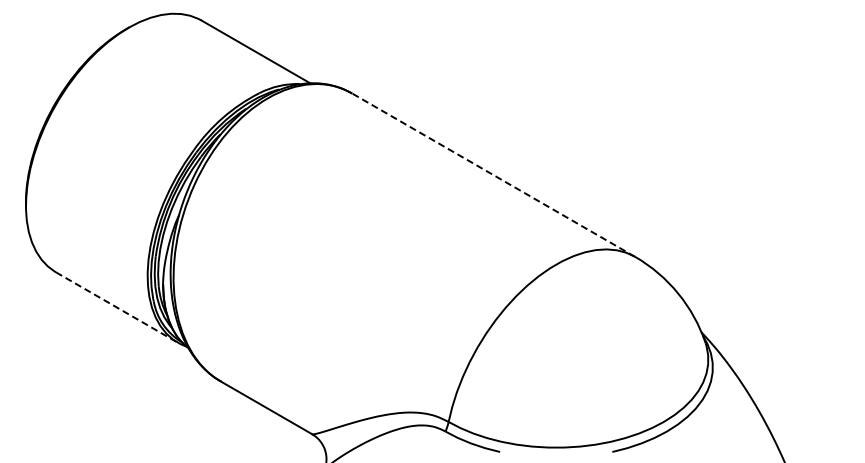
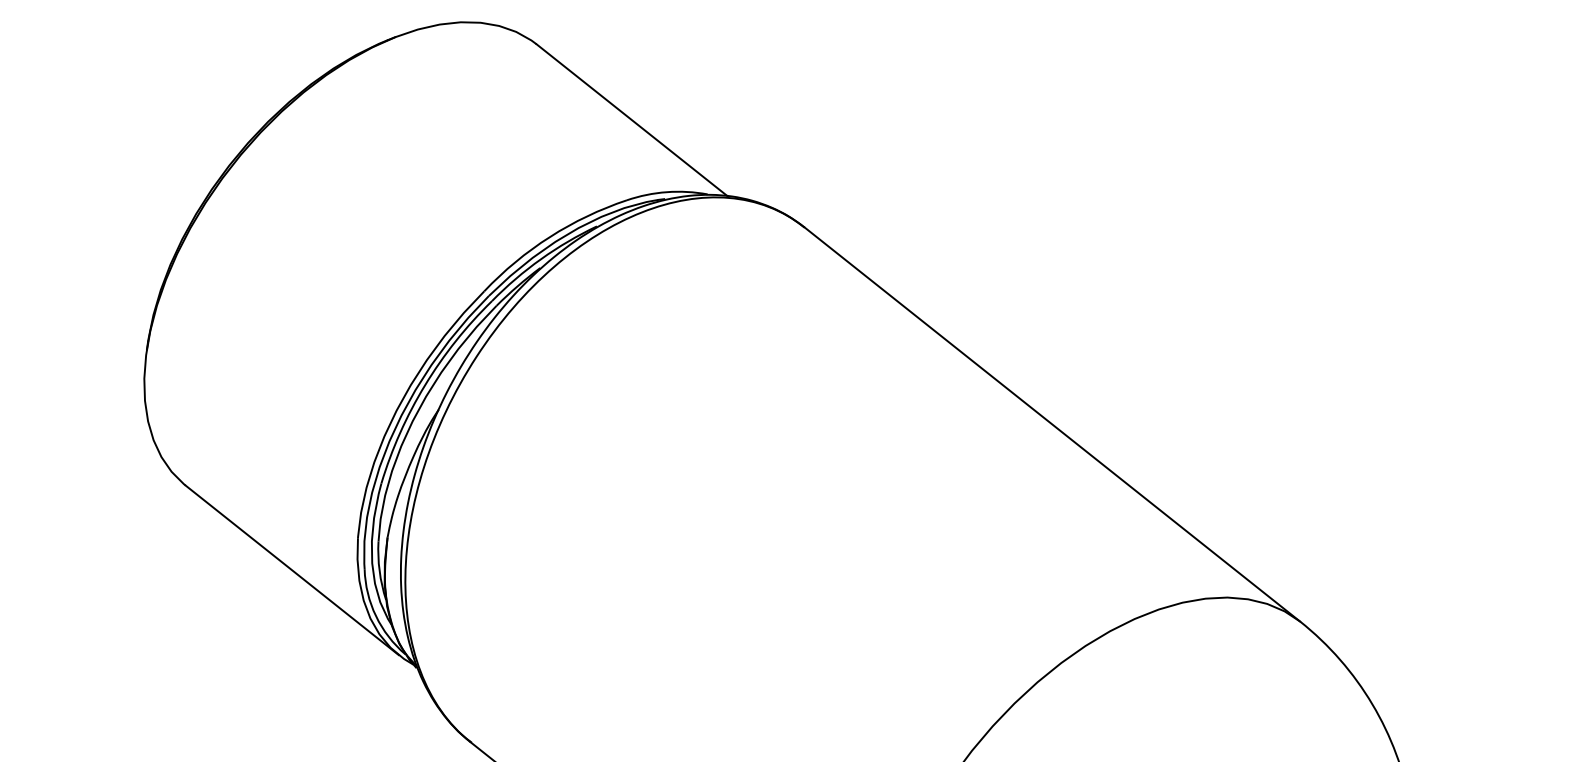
line: (493, 174) -> (1052, 423), dashed -> solid
line: (117, 307) -> (293, 570), dashed -> solid

